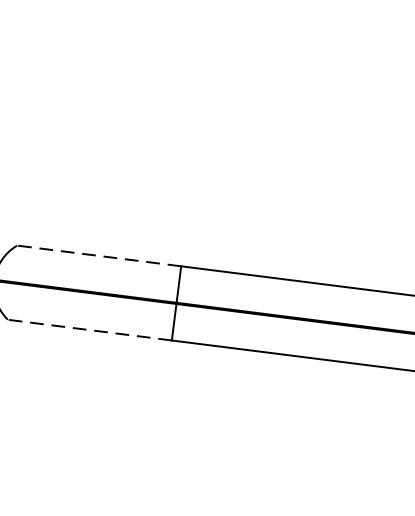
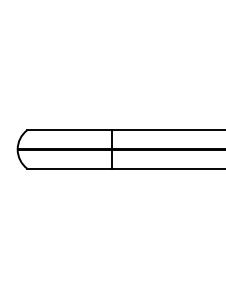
line: (97, 255) -> (68, 130), dashed -> solid
line: (88, 329) -> (68, 168), dashed -> solid

